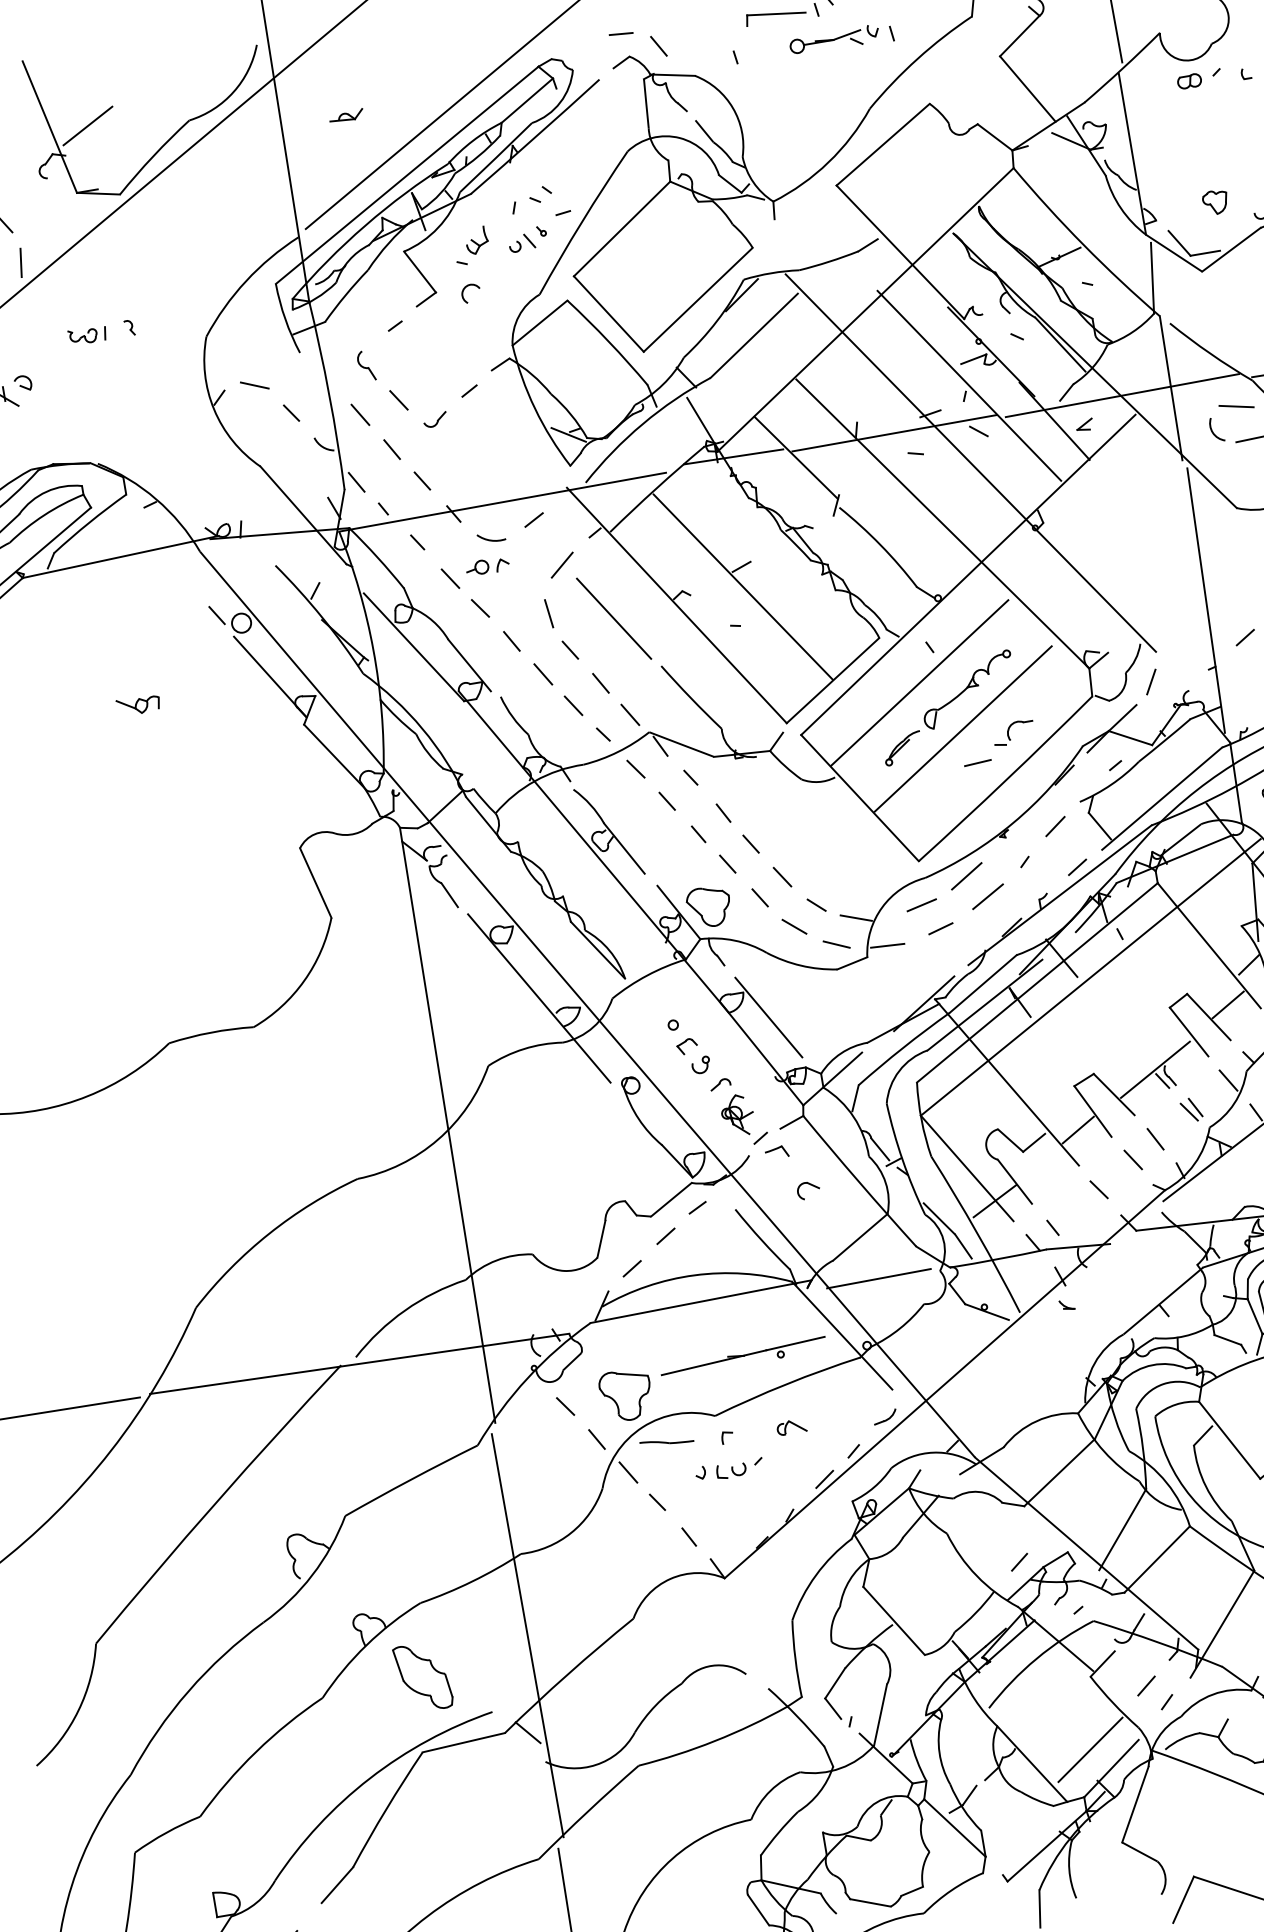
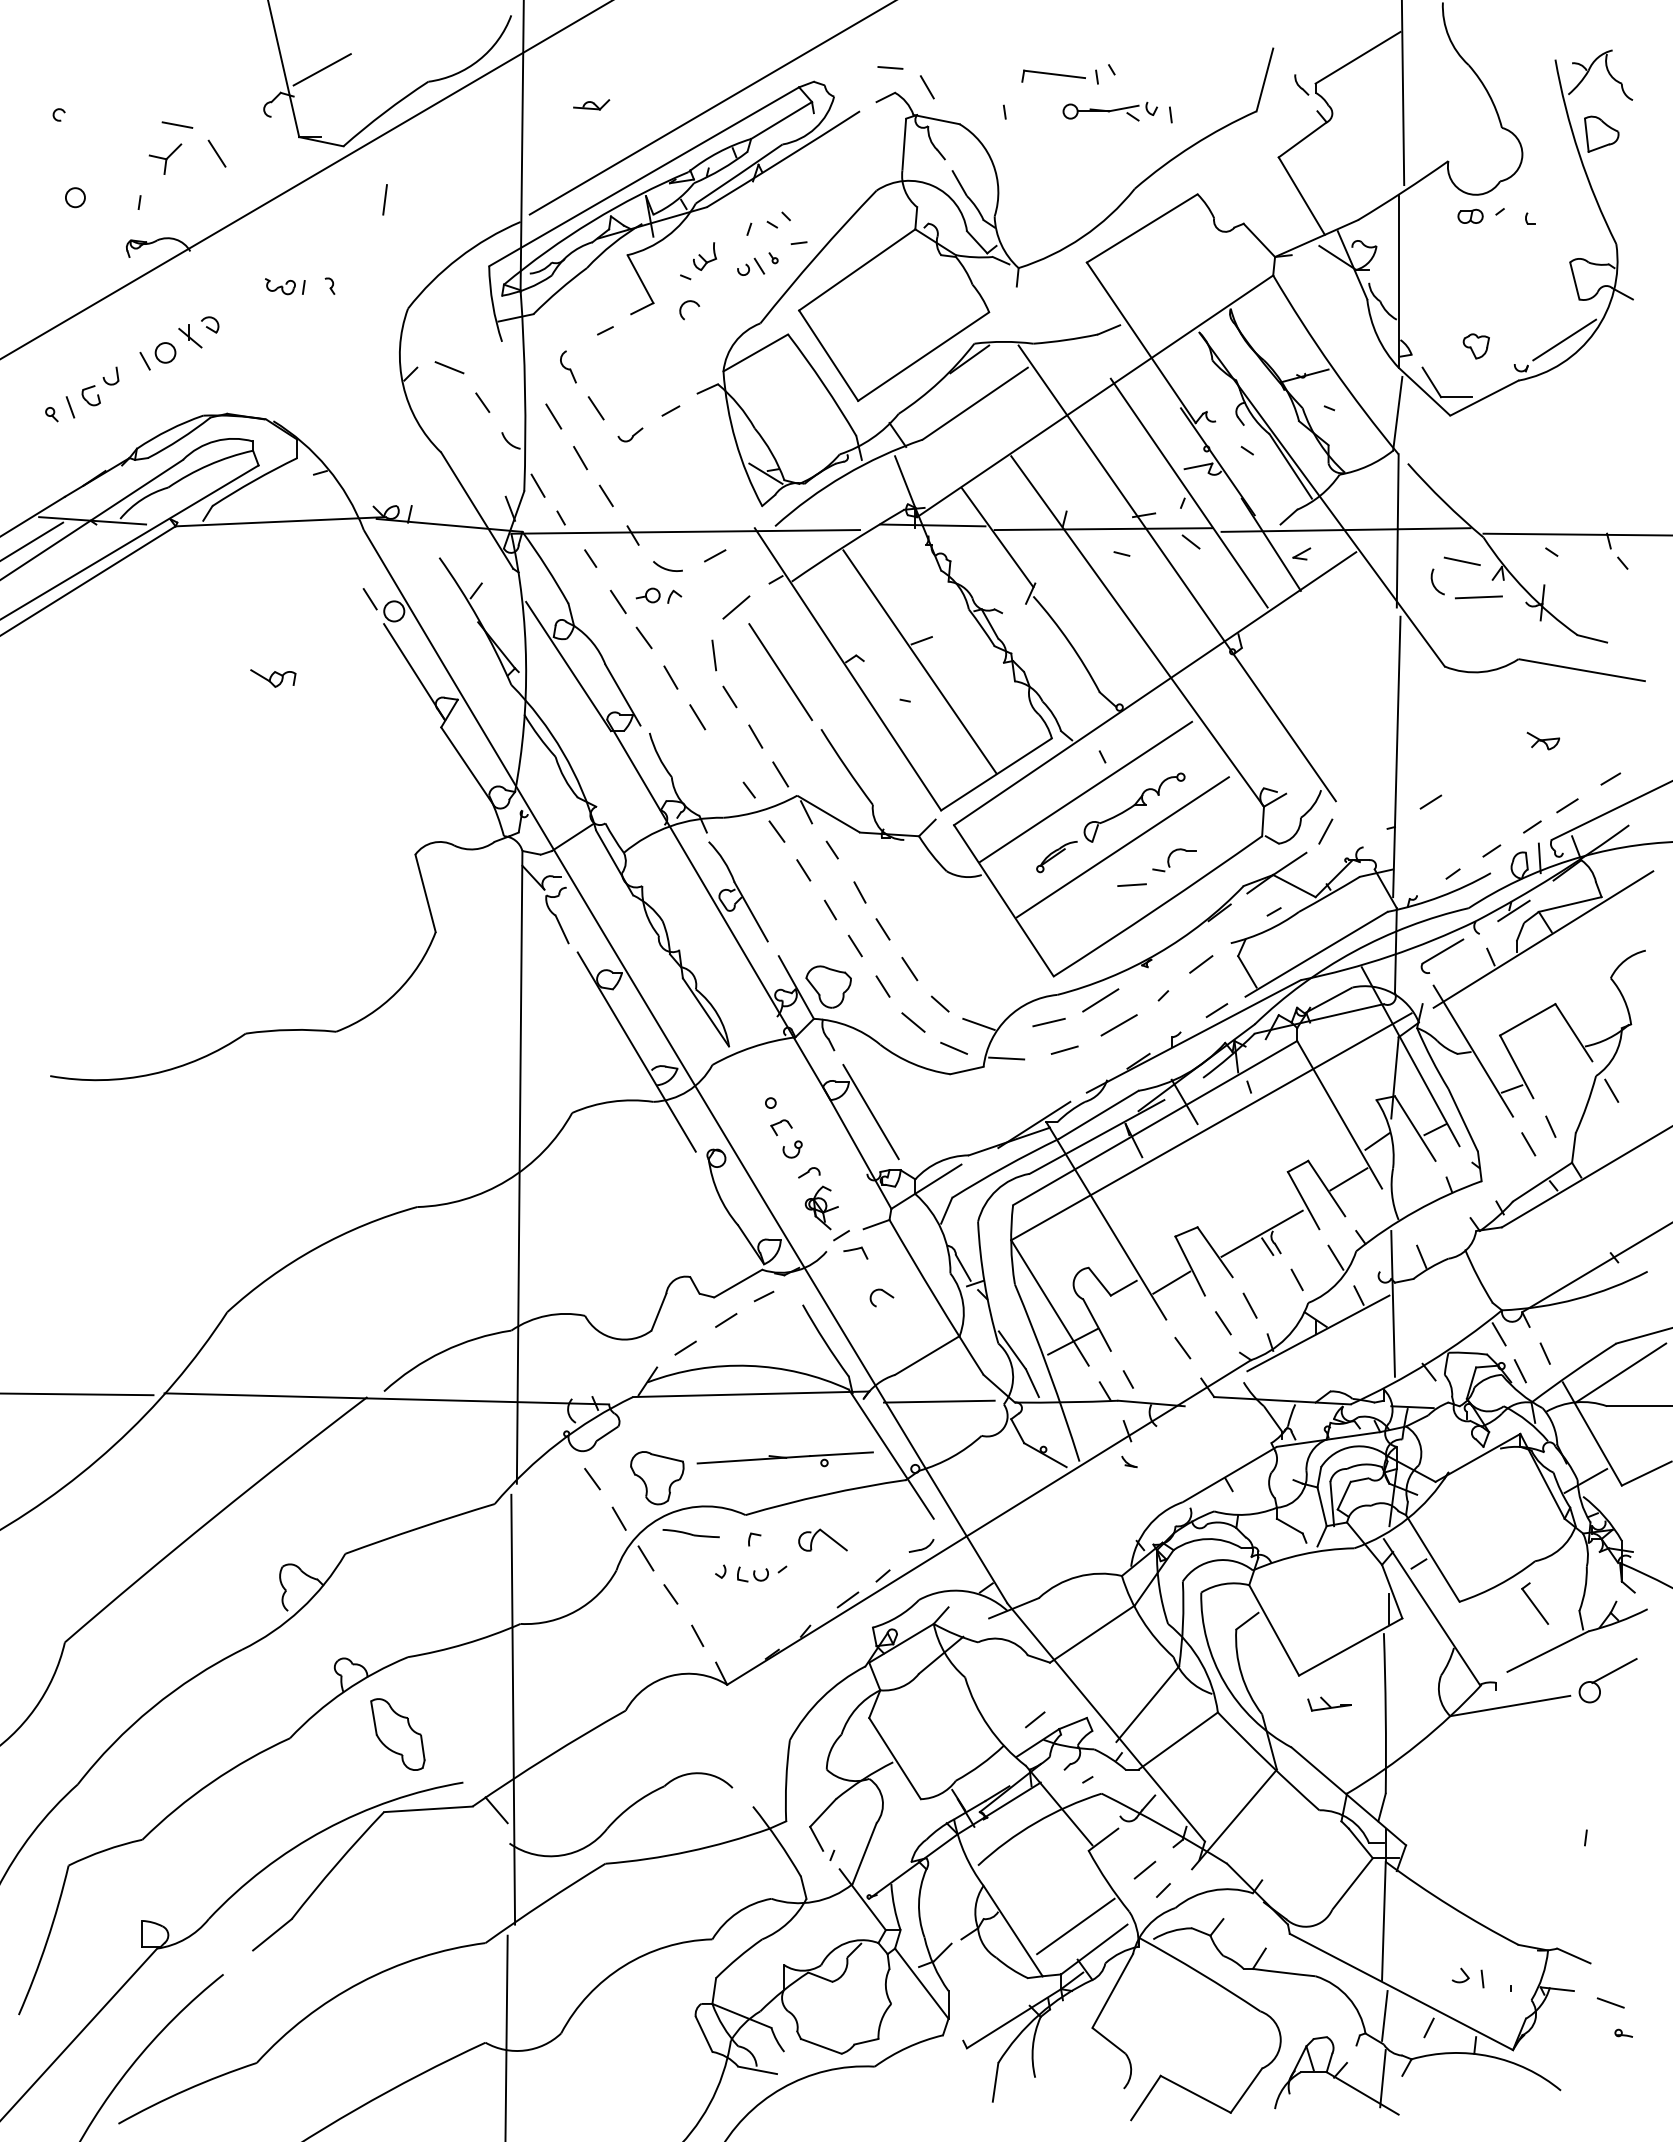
line: (20, 262) -> (384, 199), moved
line: (573, 706) -> (723, 755), removed
line: (1189, 1112) -> (1289, 1283), removed
part: (791, 1426) -> (822, 1539), size x1.6

